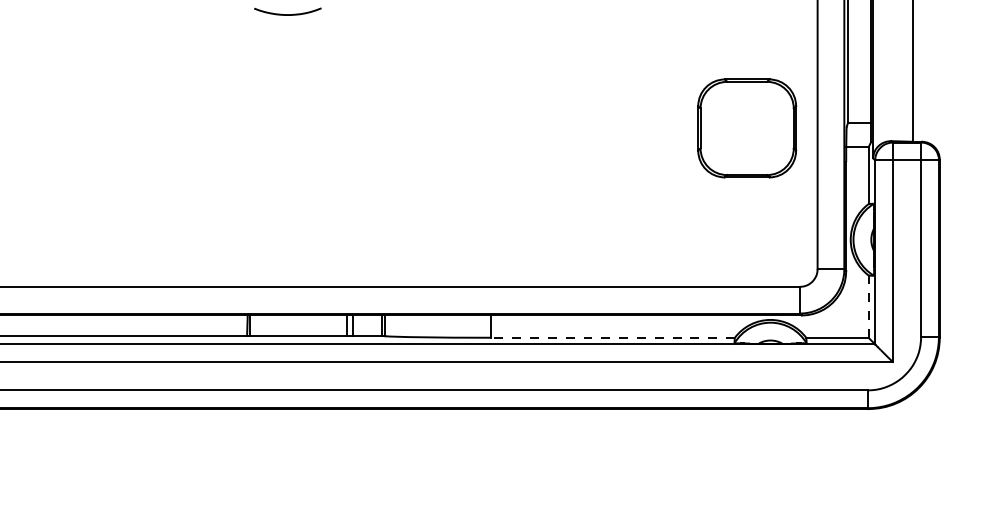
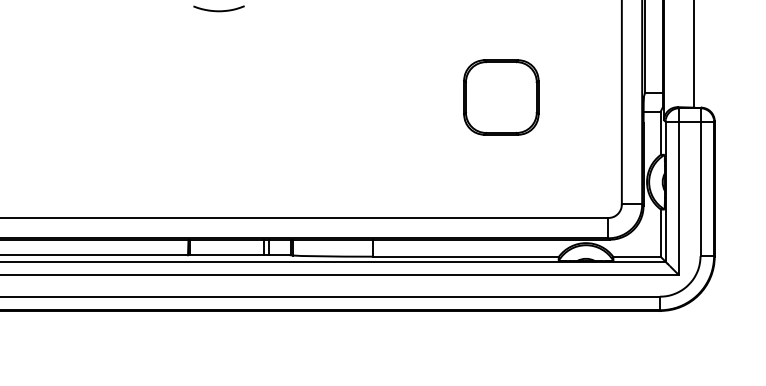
part: (747, 128) -> (501, 97), moved
line: (868, 307) -> (660, 233), dashed -> solid
line: (612, 337) -> (465, 256), dashed -> solid

